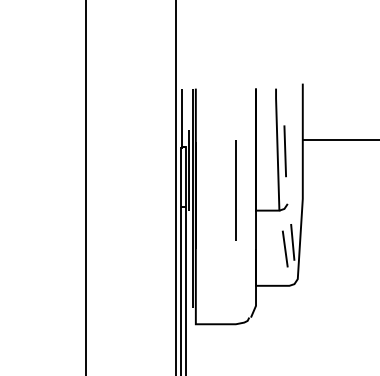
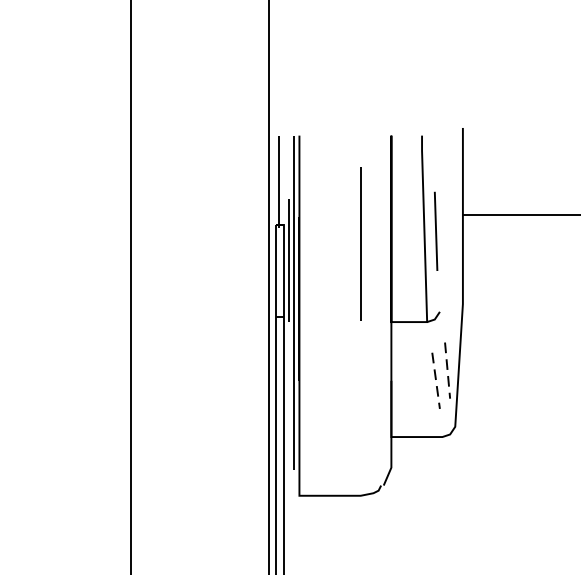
line: (235, 190) -> (360, 243), moved
line: (292, 242) -> (447, 370), solid -> dashed
line: (285, 249) -> (436, 381), solid -> dashed

